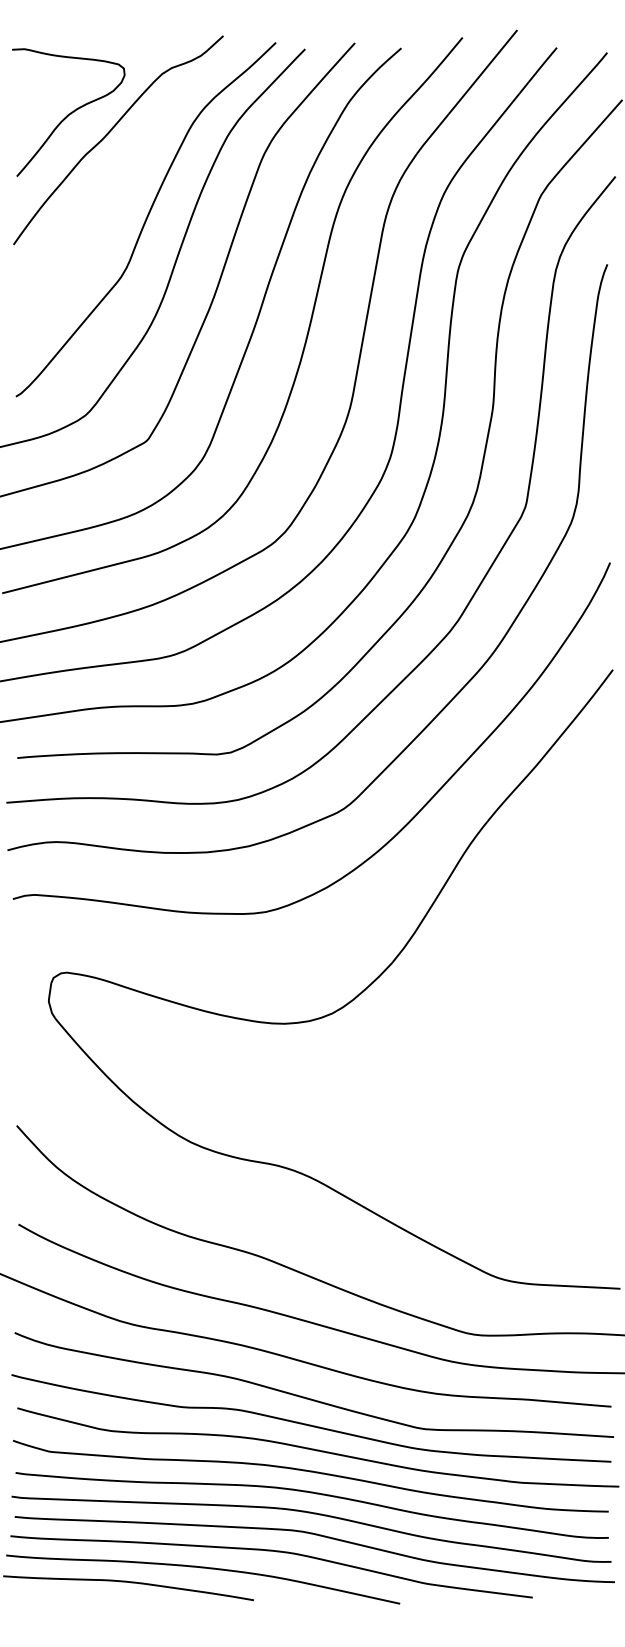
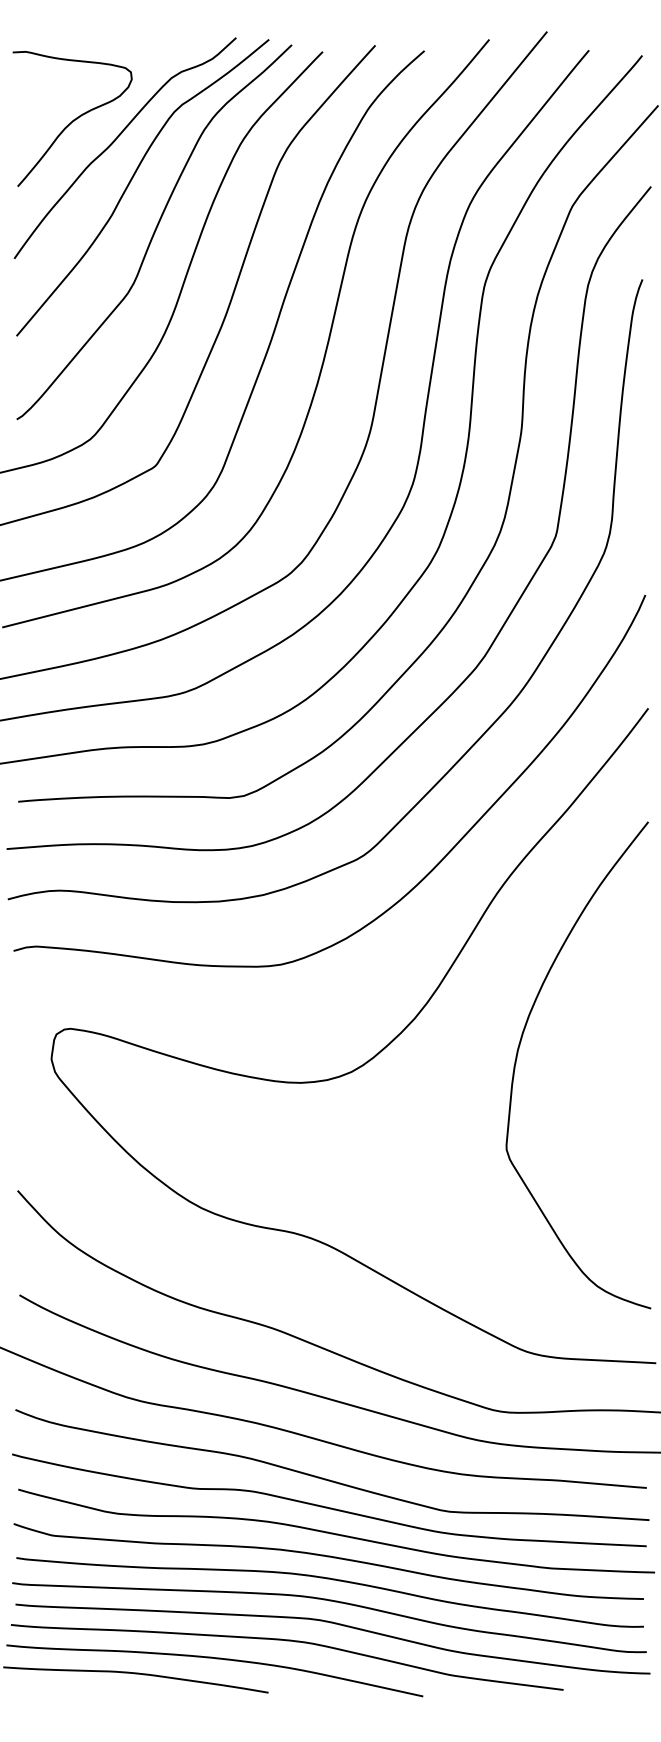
curve: (124, 171) -> (131, 181), added
curve: (490, 995) -> (518, 1052), added

